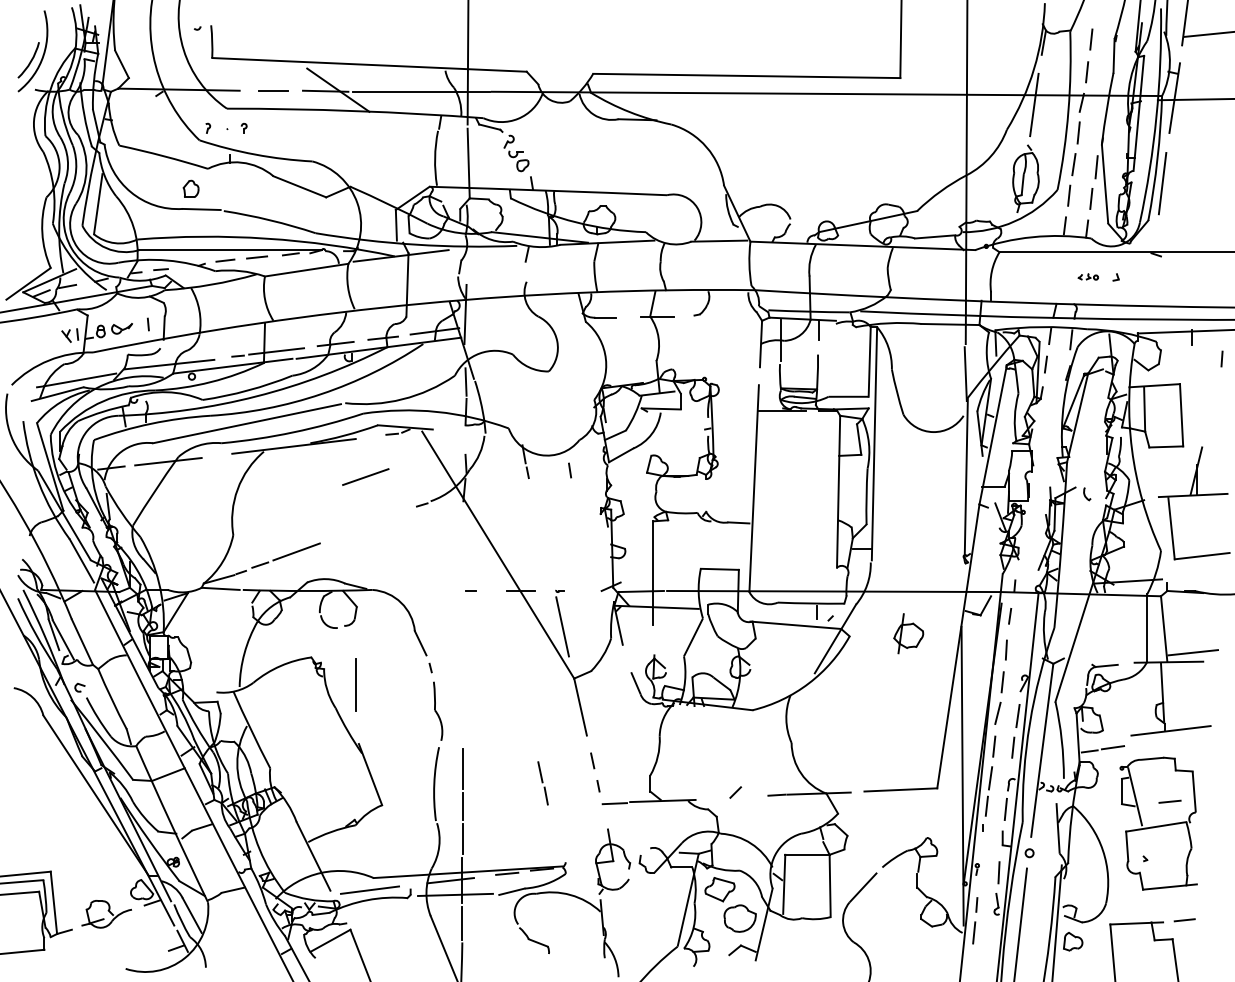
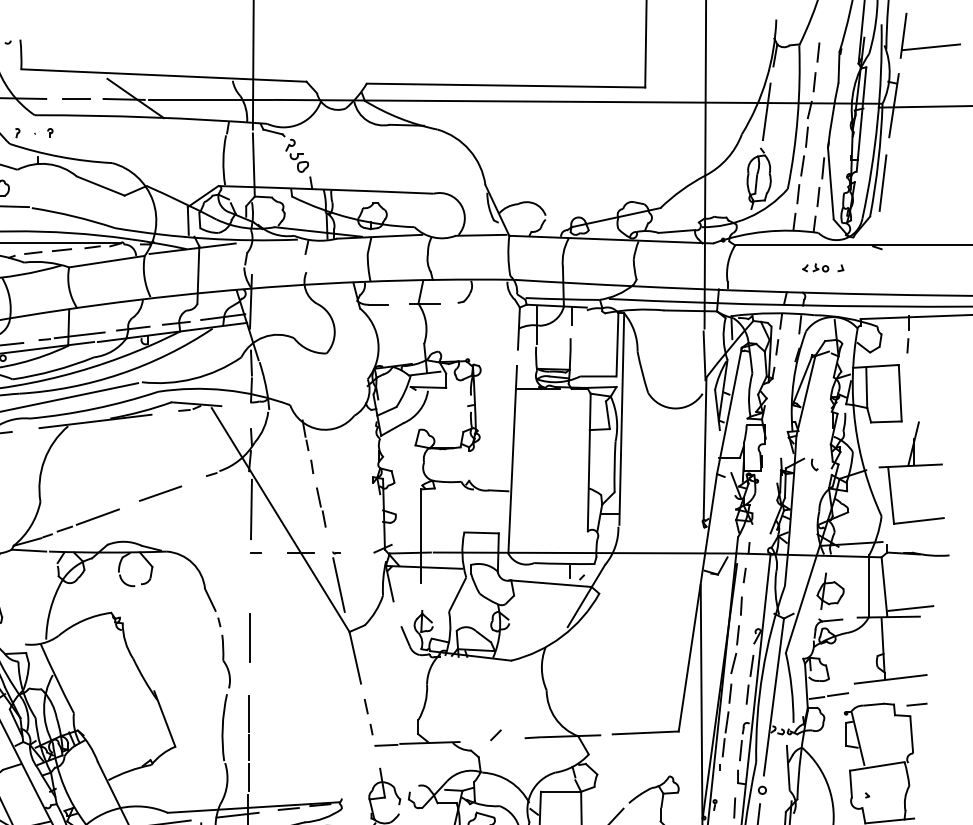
part: (1088, 276) -> (815, 267), size x1.43
line: (1221, 358) -> (907, 345), moved
line: (569, 470) -> (311, 466), moved
line: (365, 476) -> (160, 493), moved
line: (465, 543) -> (250, 509), added
part: (908, 633) -> (830, 591), moved
line: (355, 684) -> (249, 637), moved
part: (542, 783) -> (320, 507), moved
line: (1169, 801) -> (916, 704), moved

